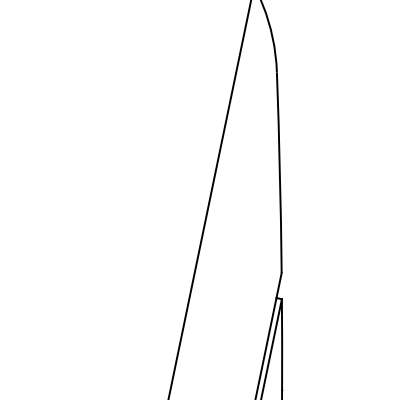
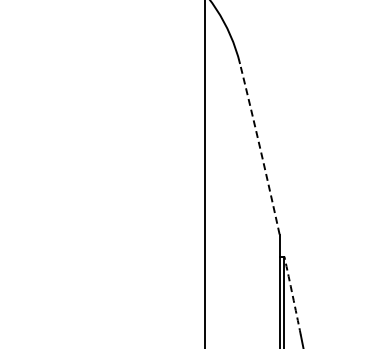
arc: (279, 173) -> (260, 149), solid -> dashed
arc: (281, 344) -> (292, 295), solid -> dashed

